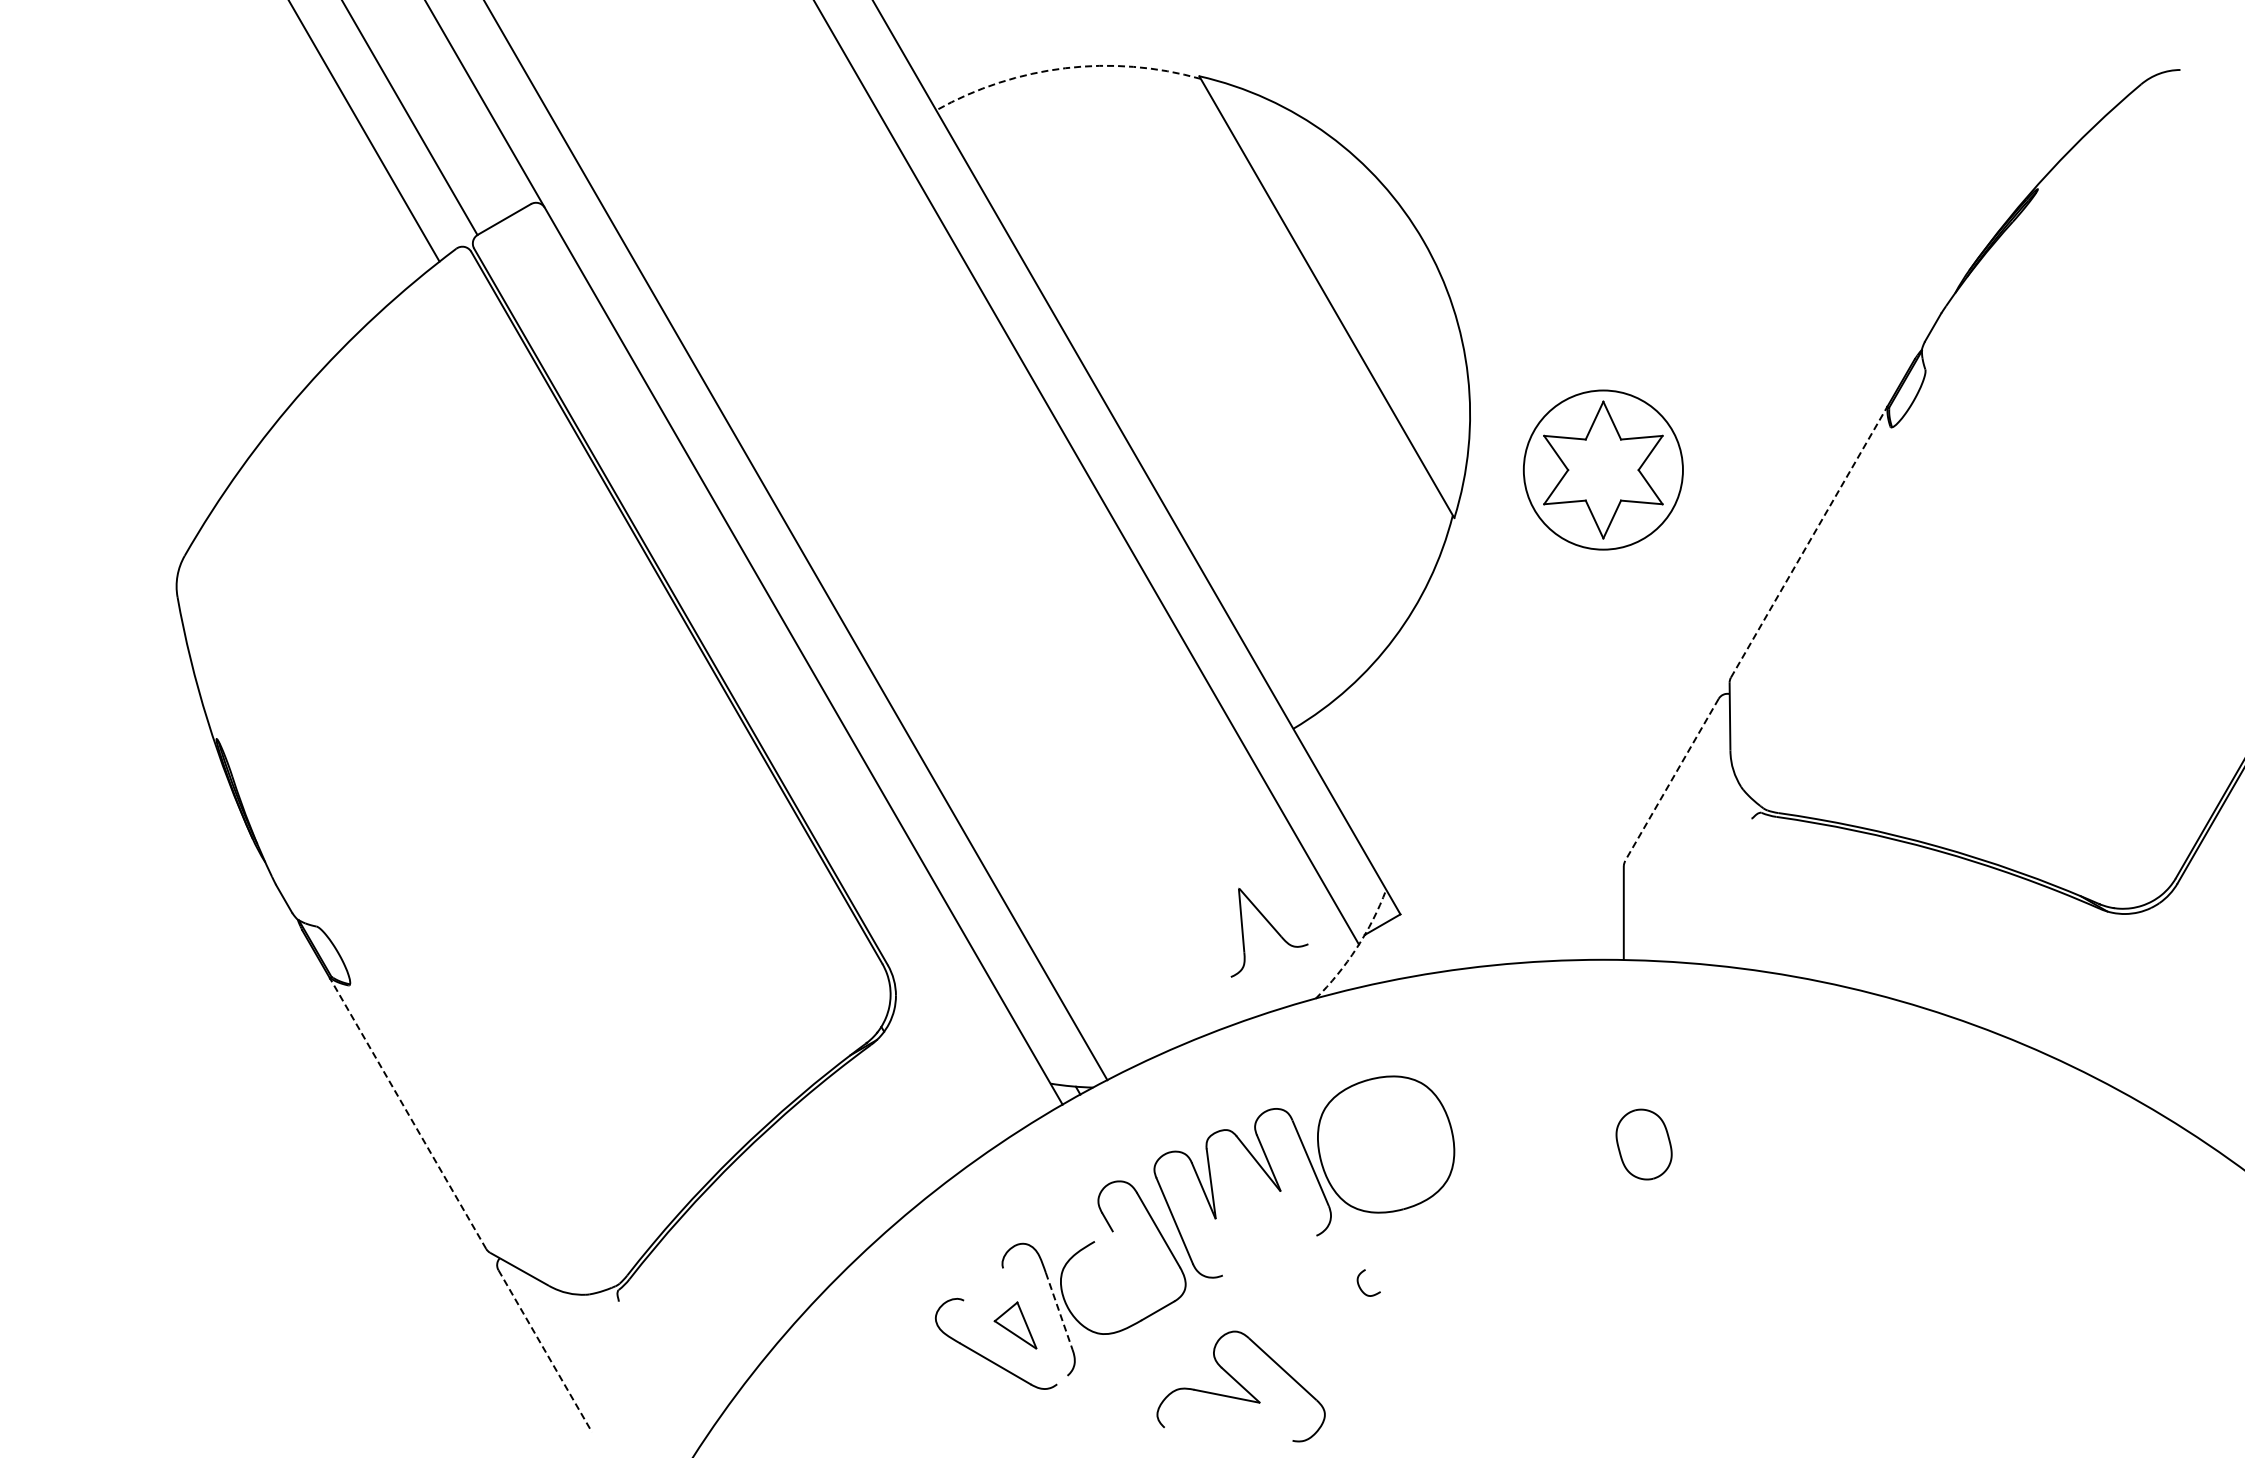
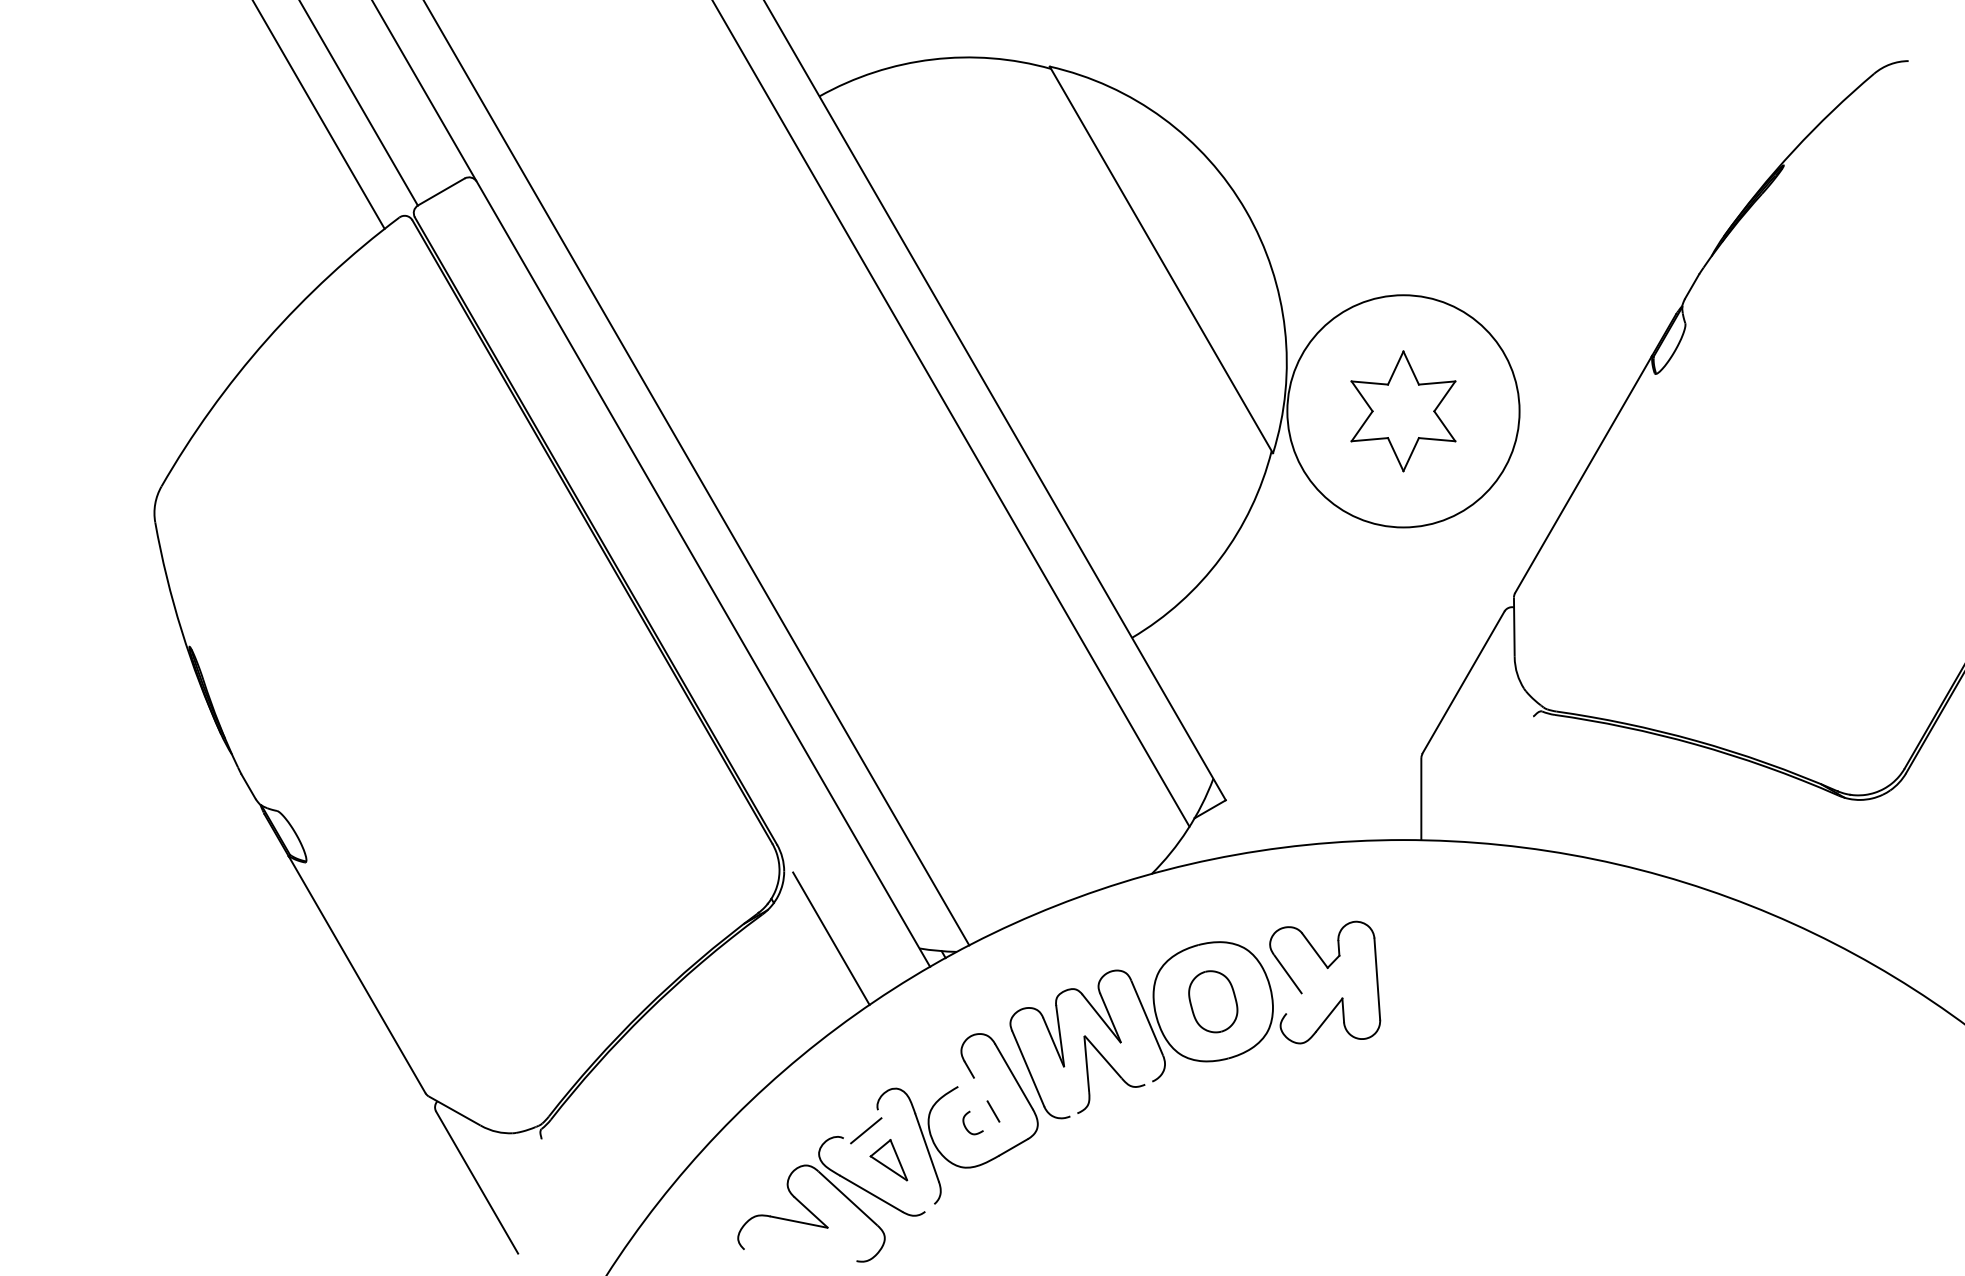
arc: (1065, 68) -> (932, 59), dashed -> solid
circle: (1603, 469) -> (1403, 410), size x1.67
line: (1809, 541) -> (1583, 473), dashed -> solid
line: (1671, 779) -> (1463, 682), dashed -> solid
part: (1269, 932) -> (1111, 1074), moved
arc: (1356, 948) -> (1187, 830), dashed -> solid
line: (949, 1072) -> (831, 938), added
part: (1516, 1106) -> (1327, 968), added
line: (407, 1113) -> (356, 974), dashed -> solid
part: (1643, 1144) -> (1212, 1001), moved
line: (1134, 1269) -> (993, 1111), added
curve: (1360, 1286) -> (965, 1126), moved
line: (989, 1291) -> (866, 1130), added
line: (1059, 1311) -> (927, 1147), dashed -> solid
line: (545, 1351) -> (477, 1182), dashed -> solid
part: (1240, 1386) -> (810, 1213), moved

